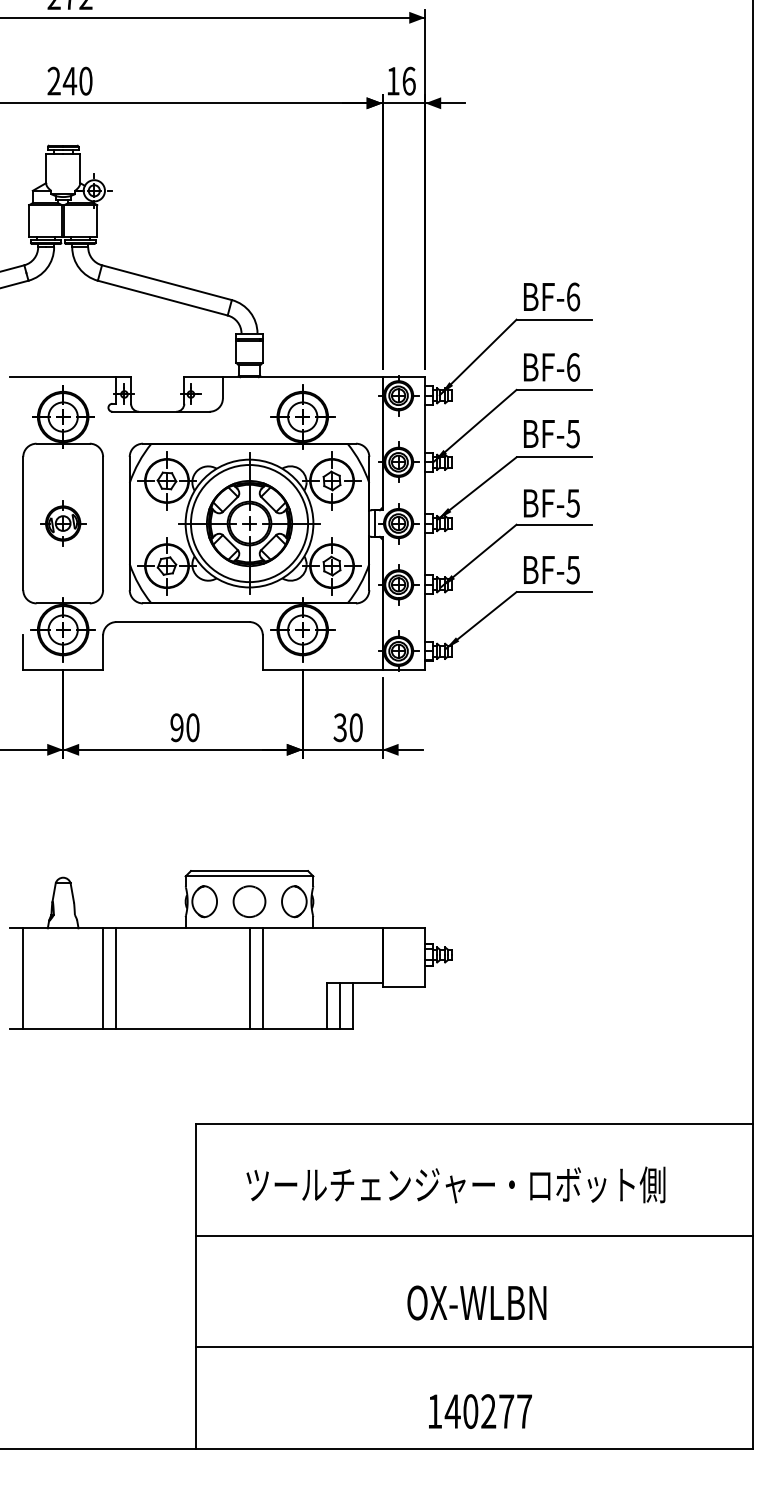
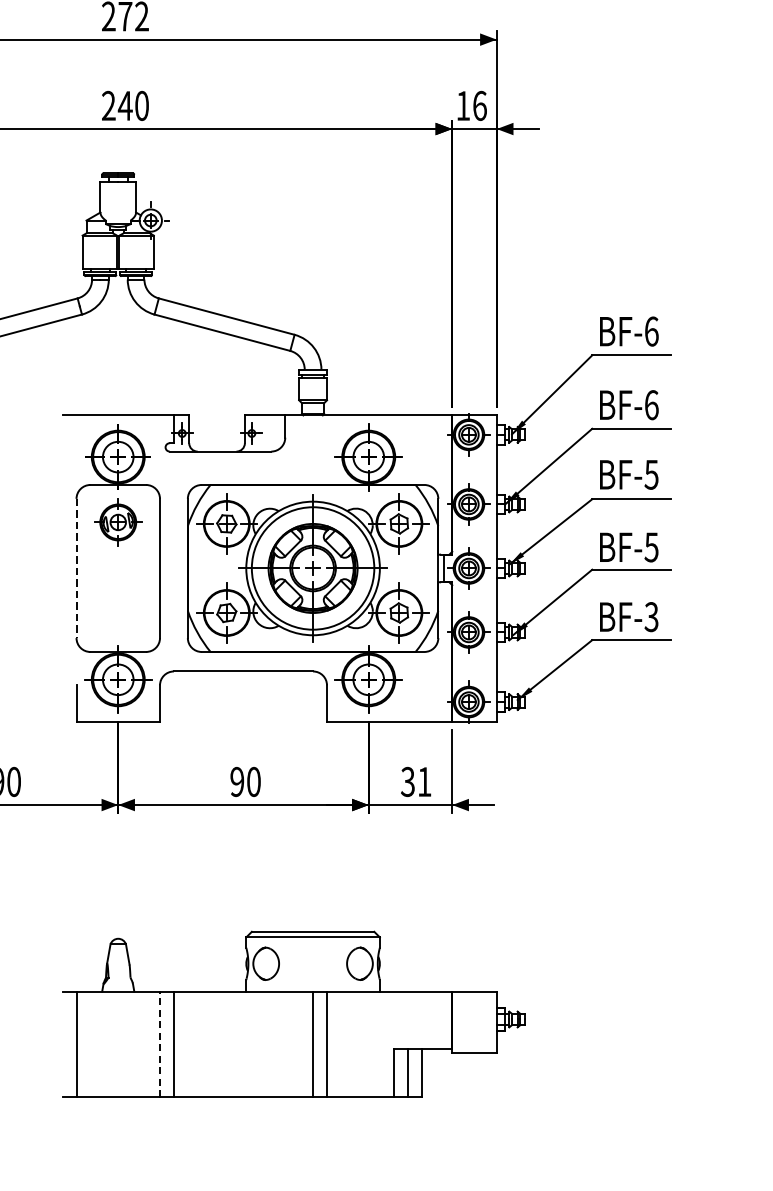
line: (23, 523) -> (76, 568), solid -> dashed
part: (63, 523) -> (118, 522), moved
text: (573, 569) -> (651, 616), BF-5 -> BF-3
text: (355, 727) -> (423, 781), 30 -> 31
part: (249, 901) -> (313, 963), removed
line: (103, 978) -> (160, 1044), solid -> dashed

